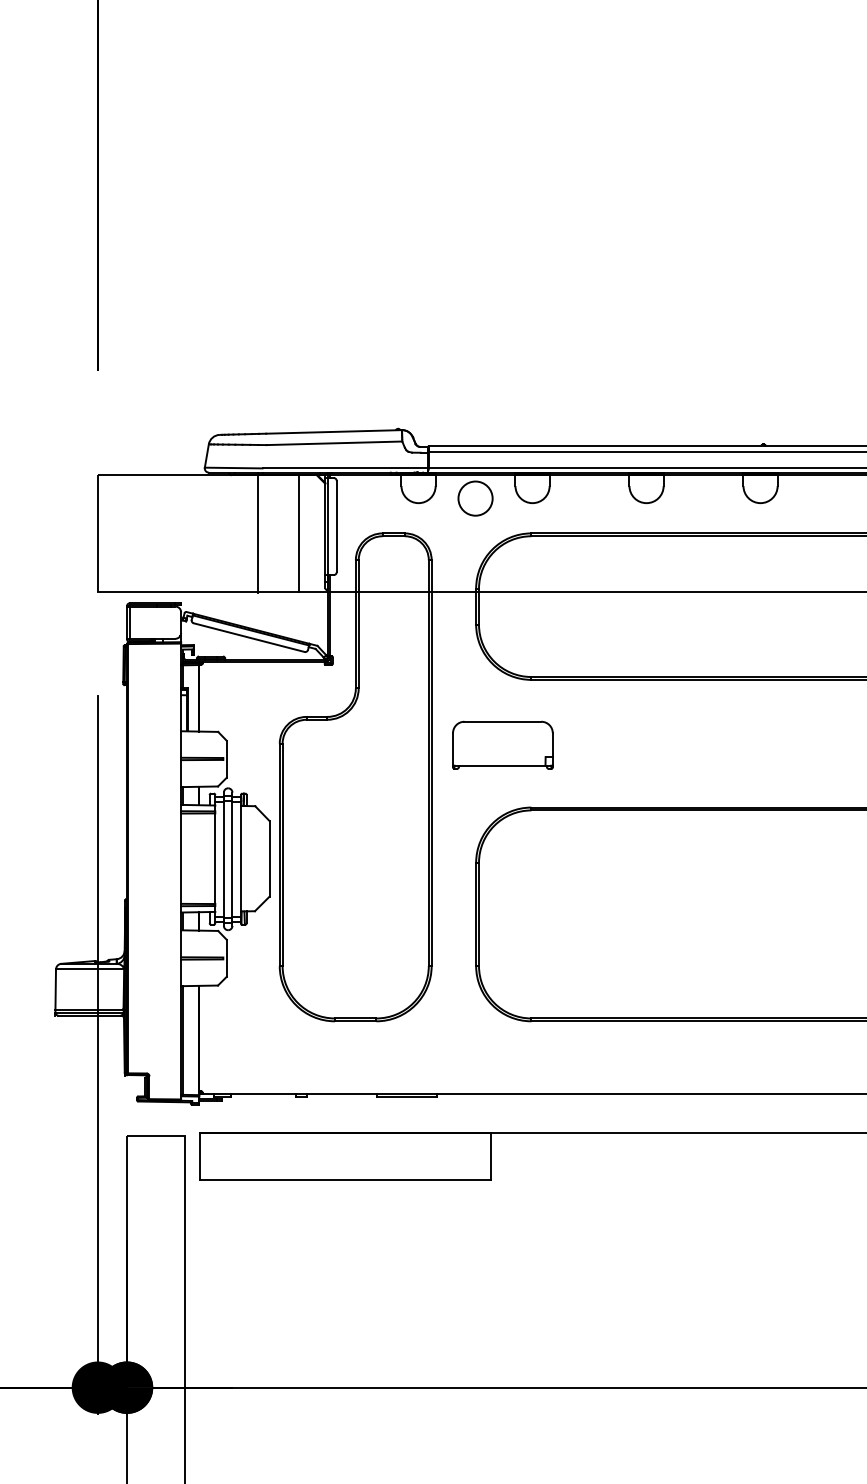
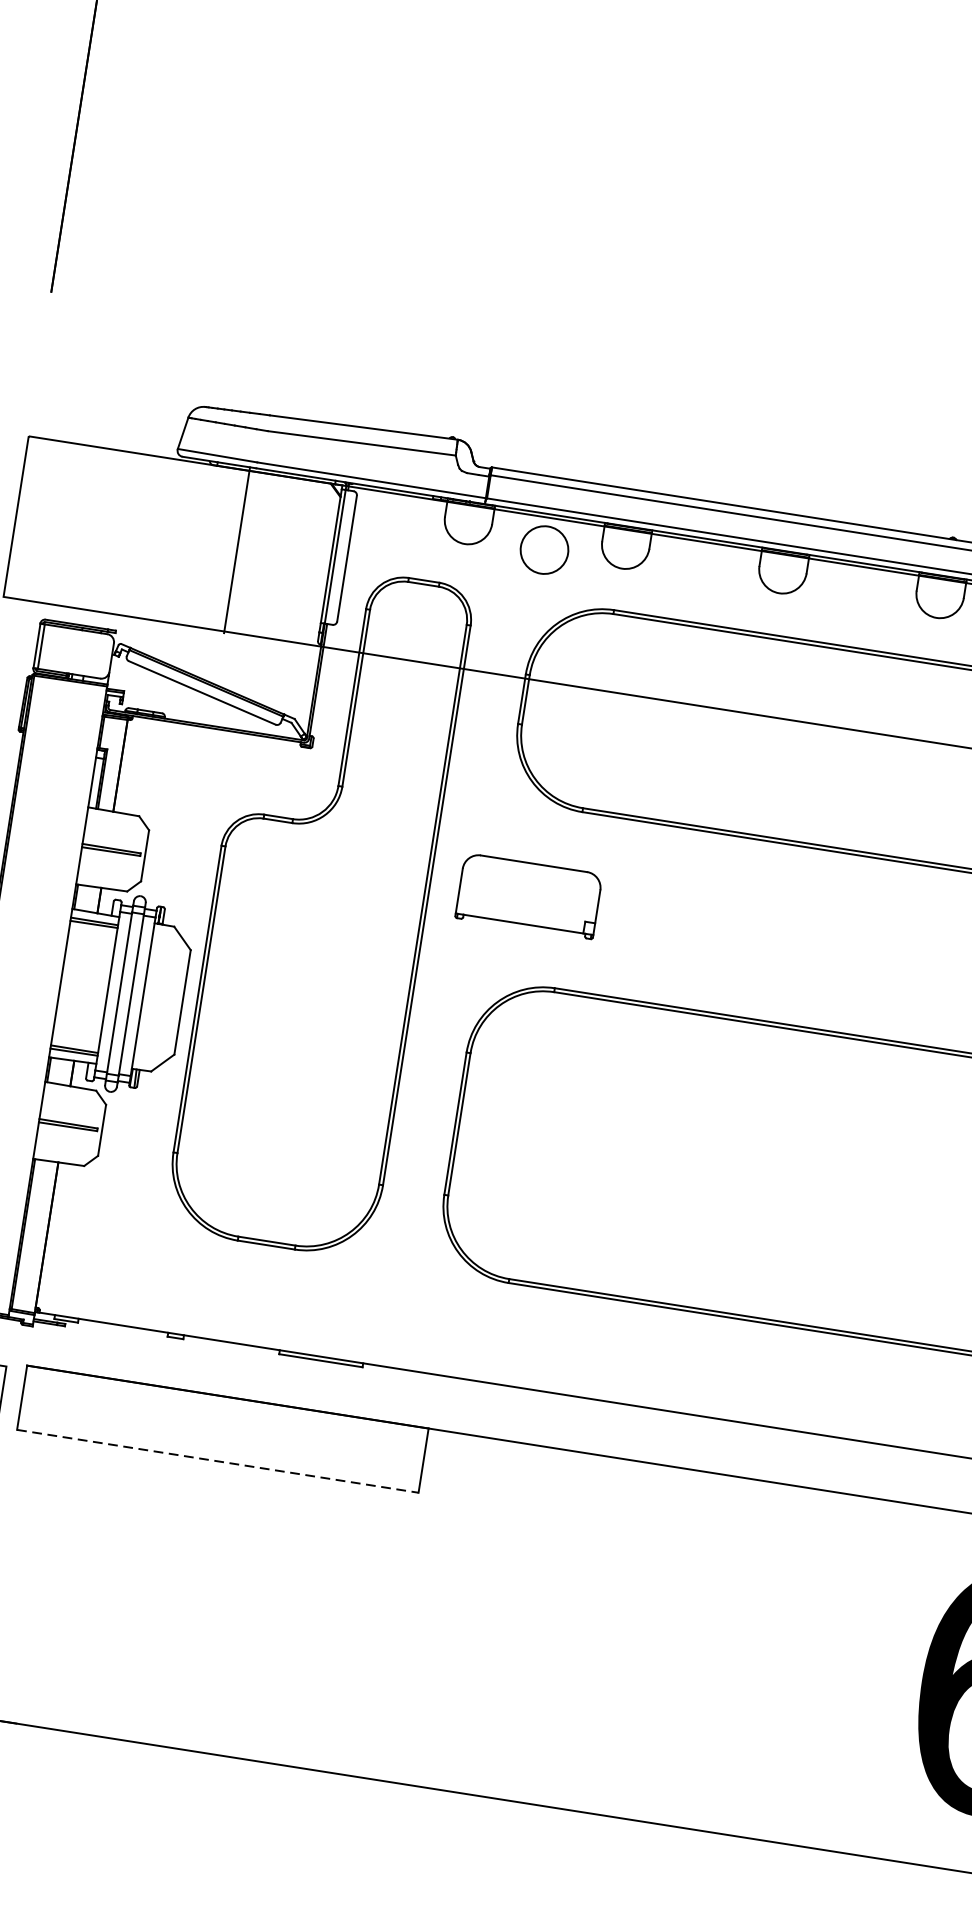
line: (298, 533) -> (292, 559), removed
line: (345, 1179) -> (218, 1461), solid -> dashed

